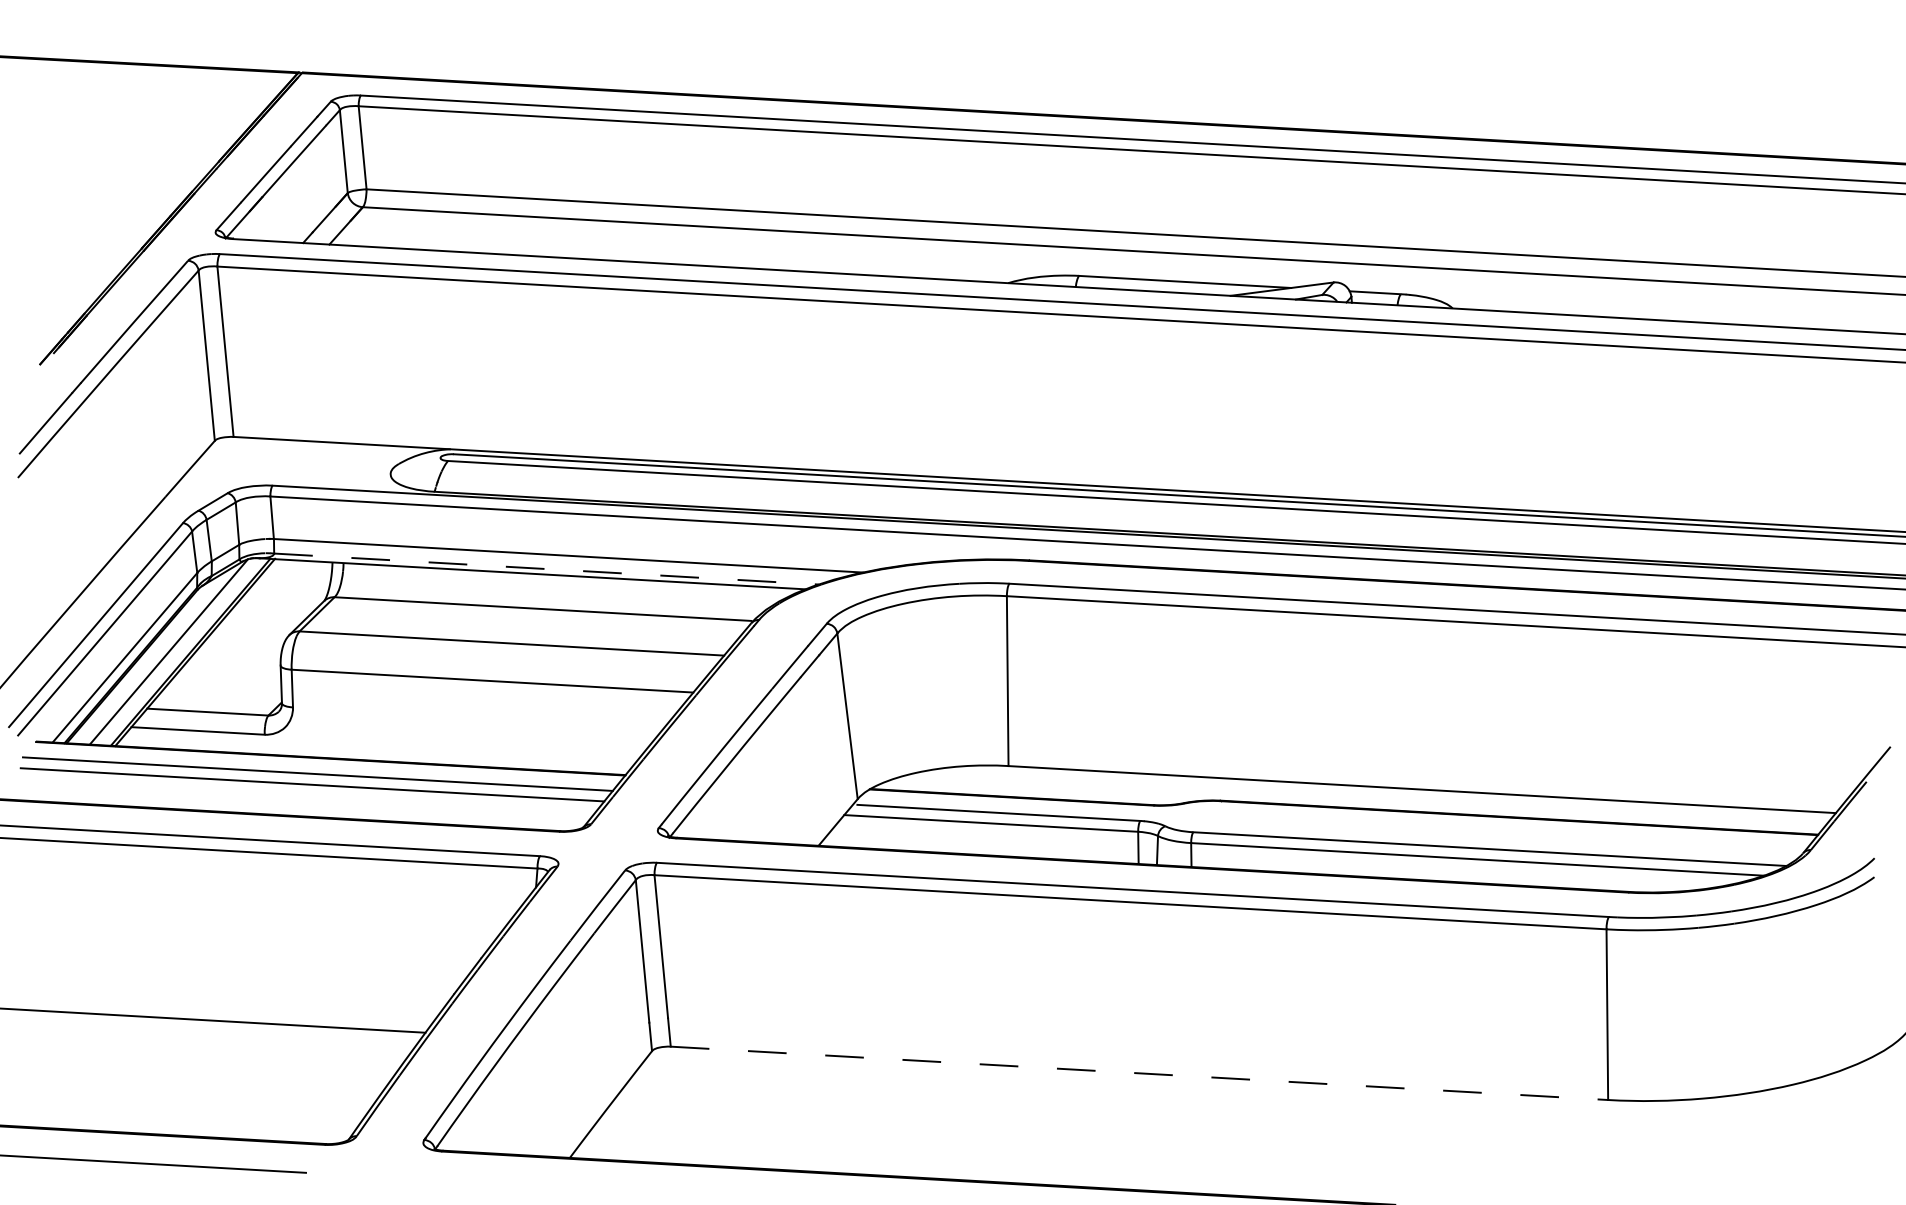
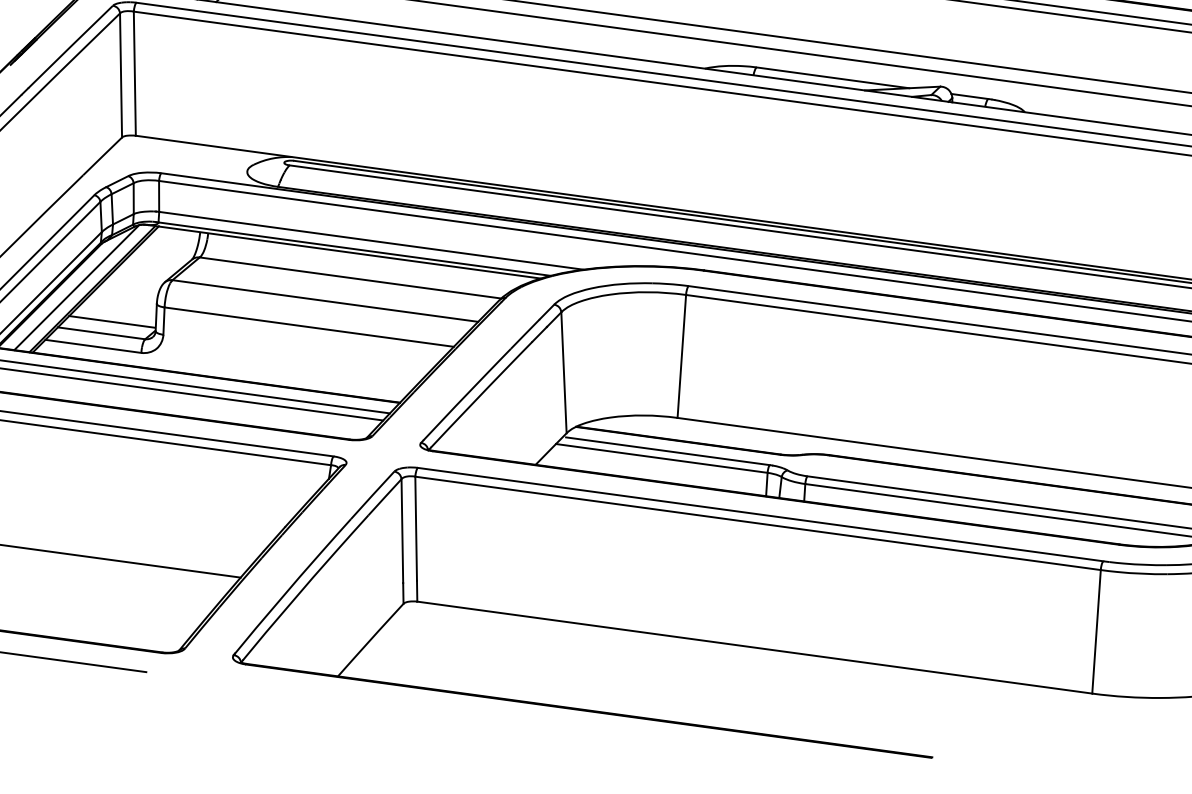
line: (546, 569) -> (354, 249), dashed -> solid
line: (220, 694) -> (111, 321), added
line: (1139, 1073) -> (754, 647), dashed -> solid

